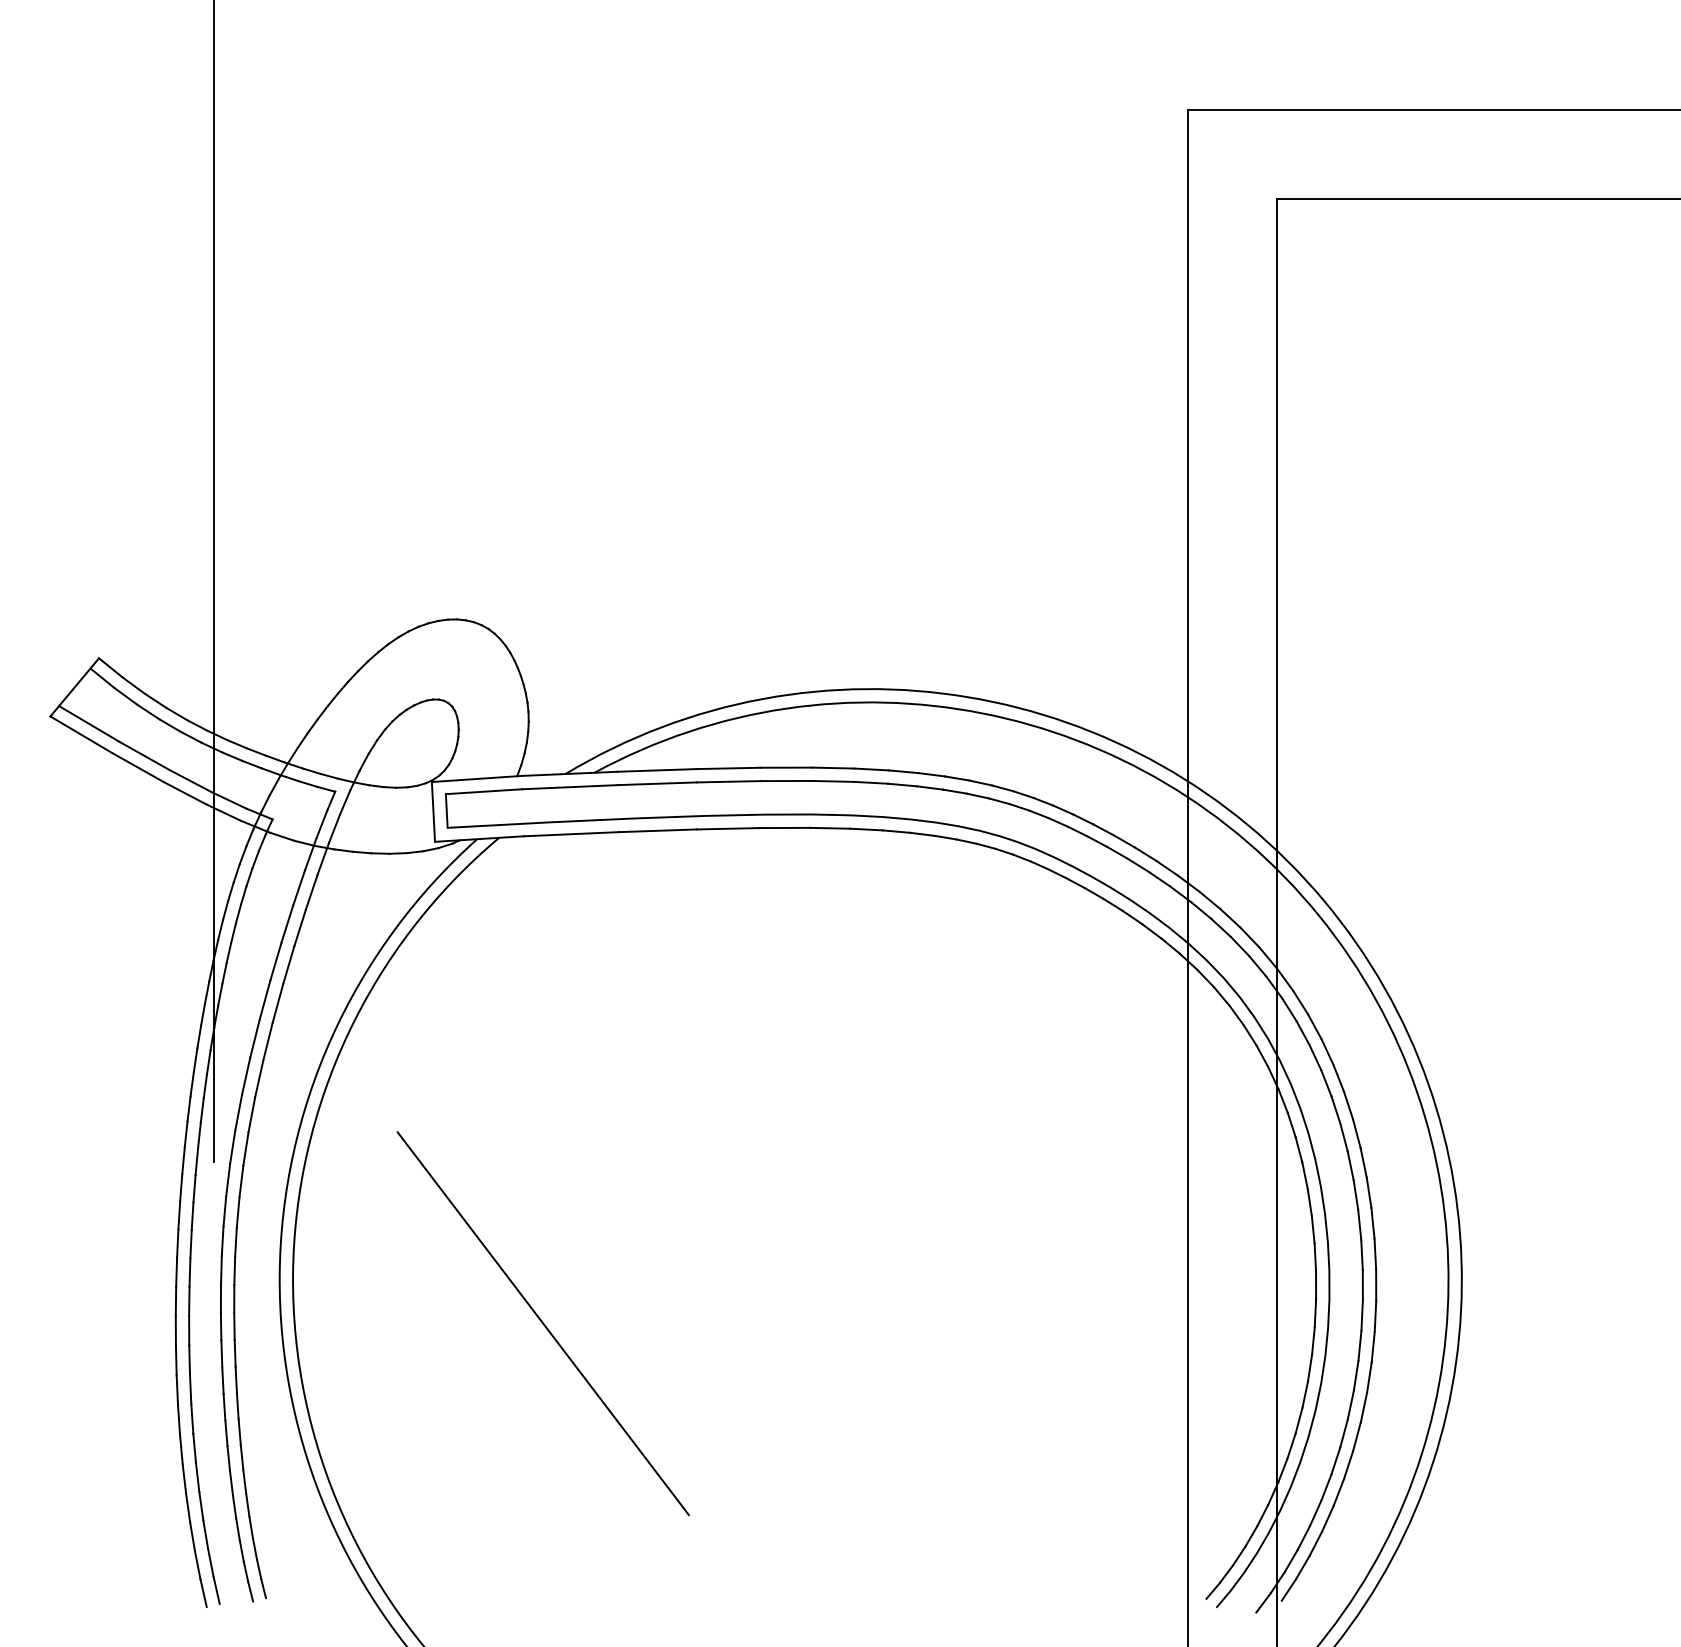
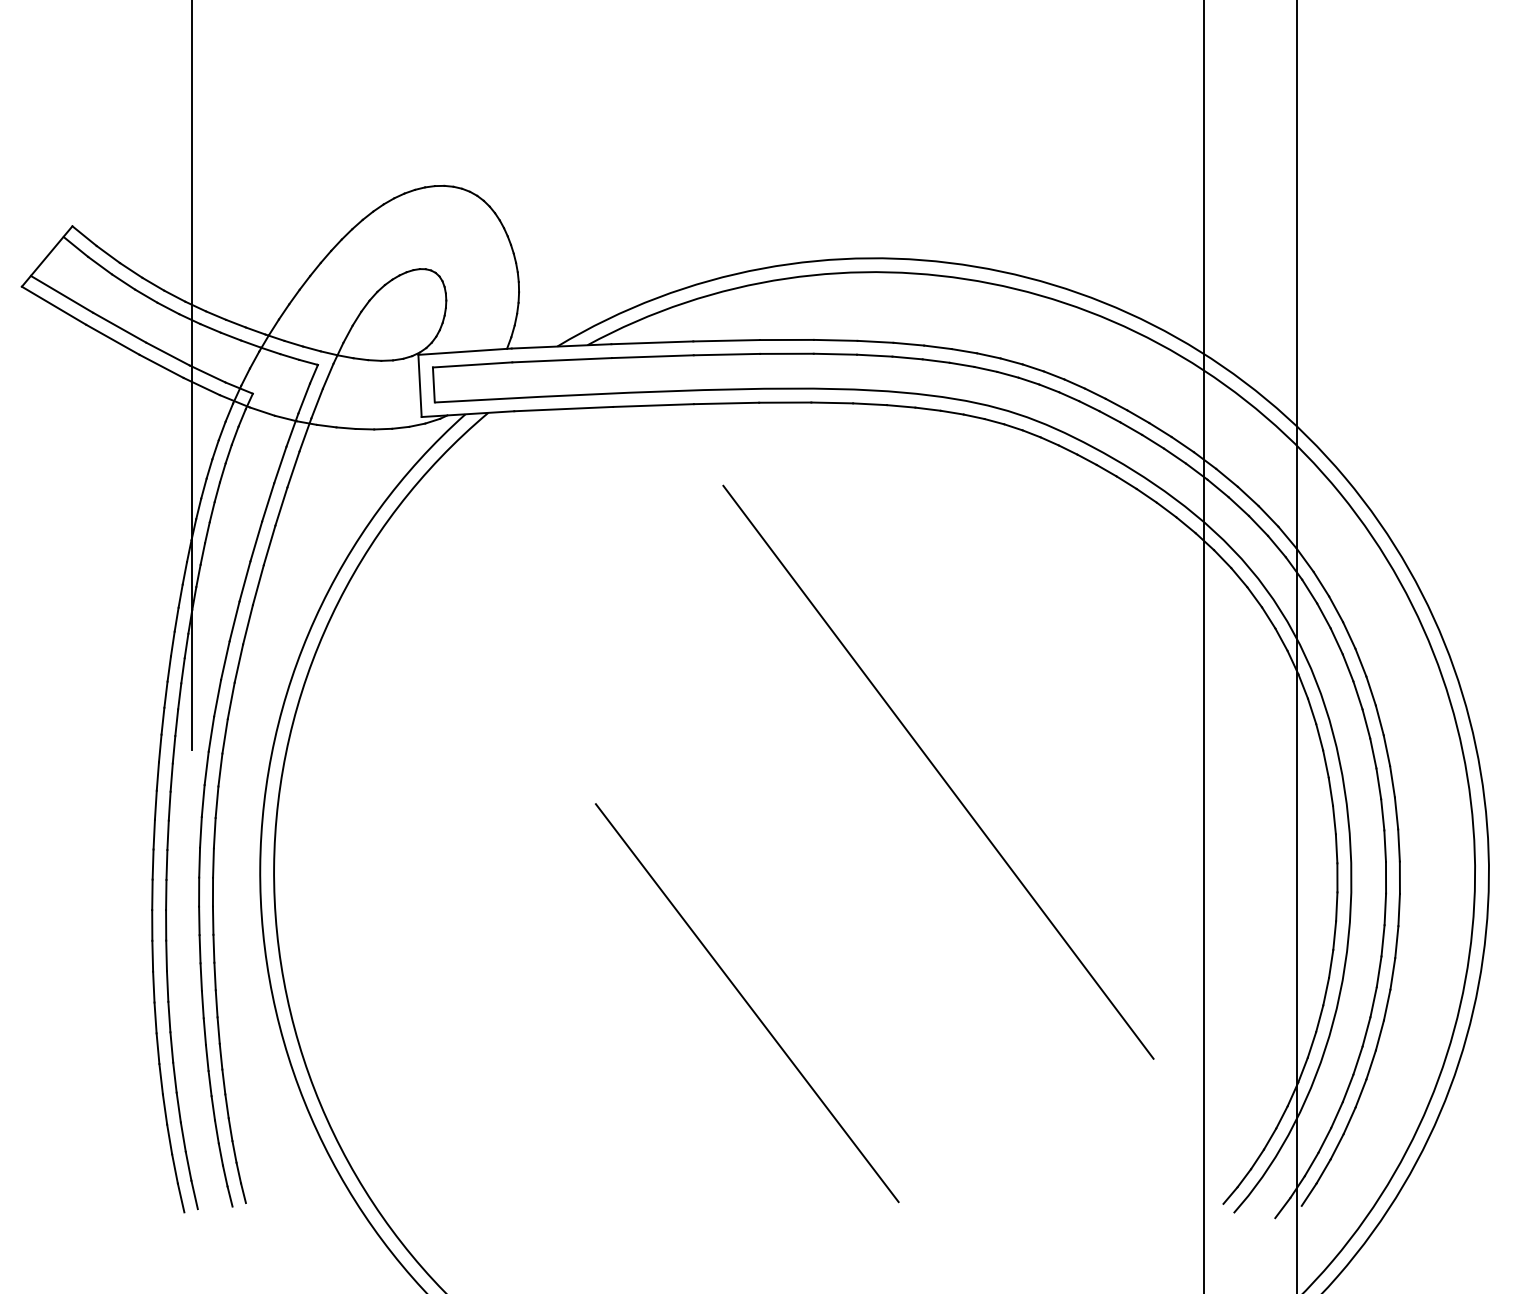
line: (932, 1183) -> (938, 772), added
line: (542, 1323) -> (746, 1002), moved

